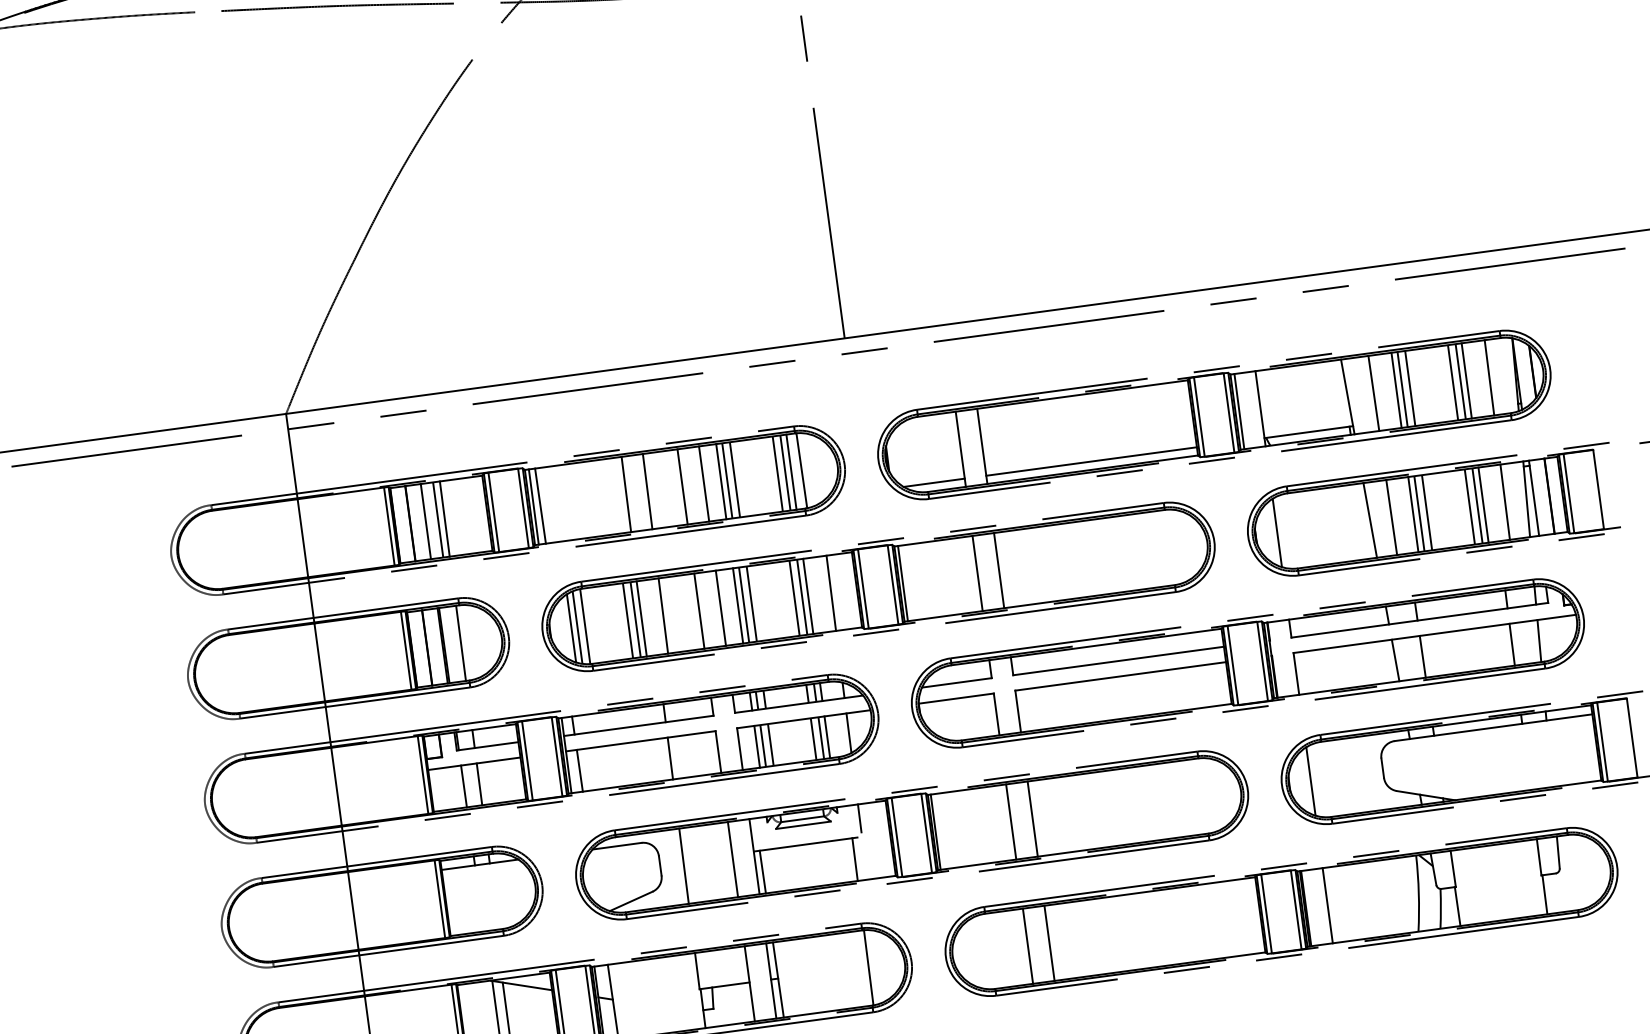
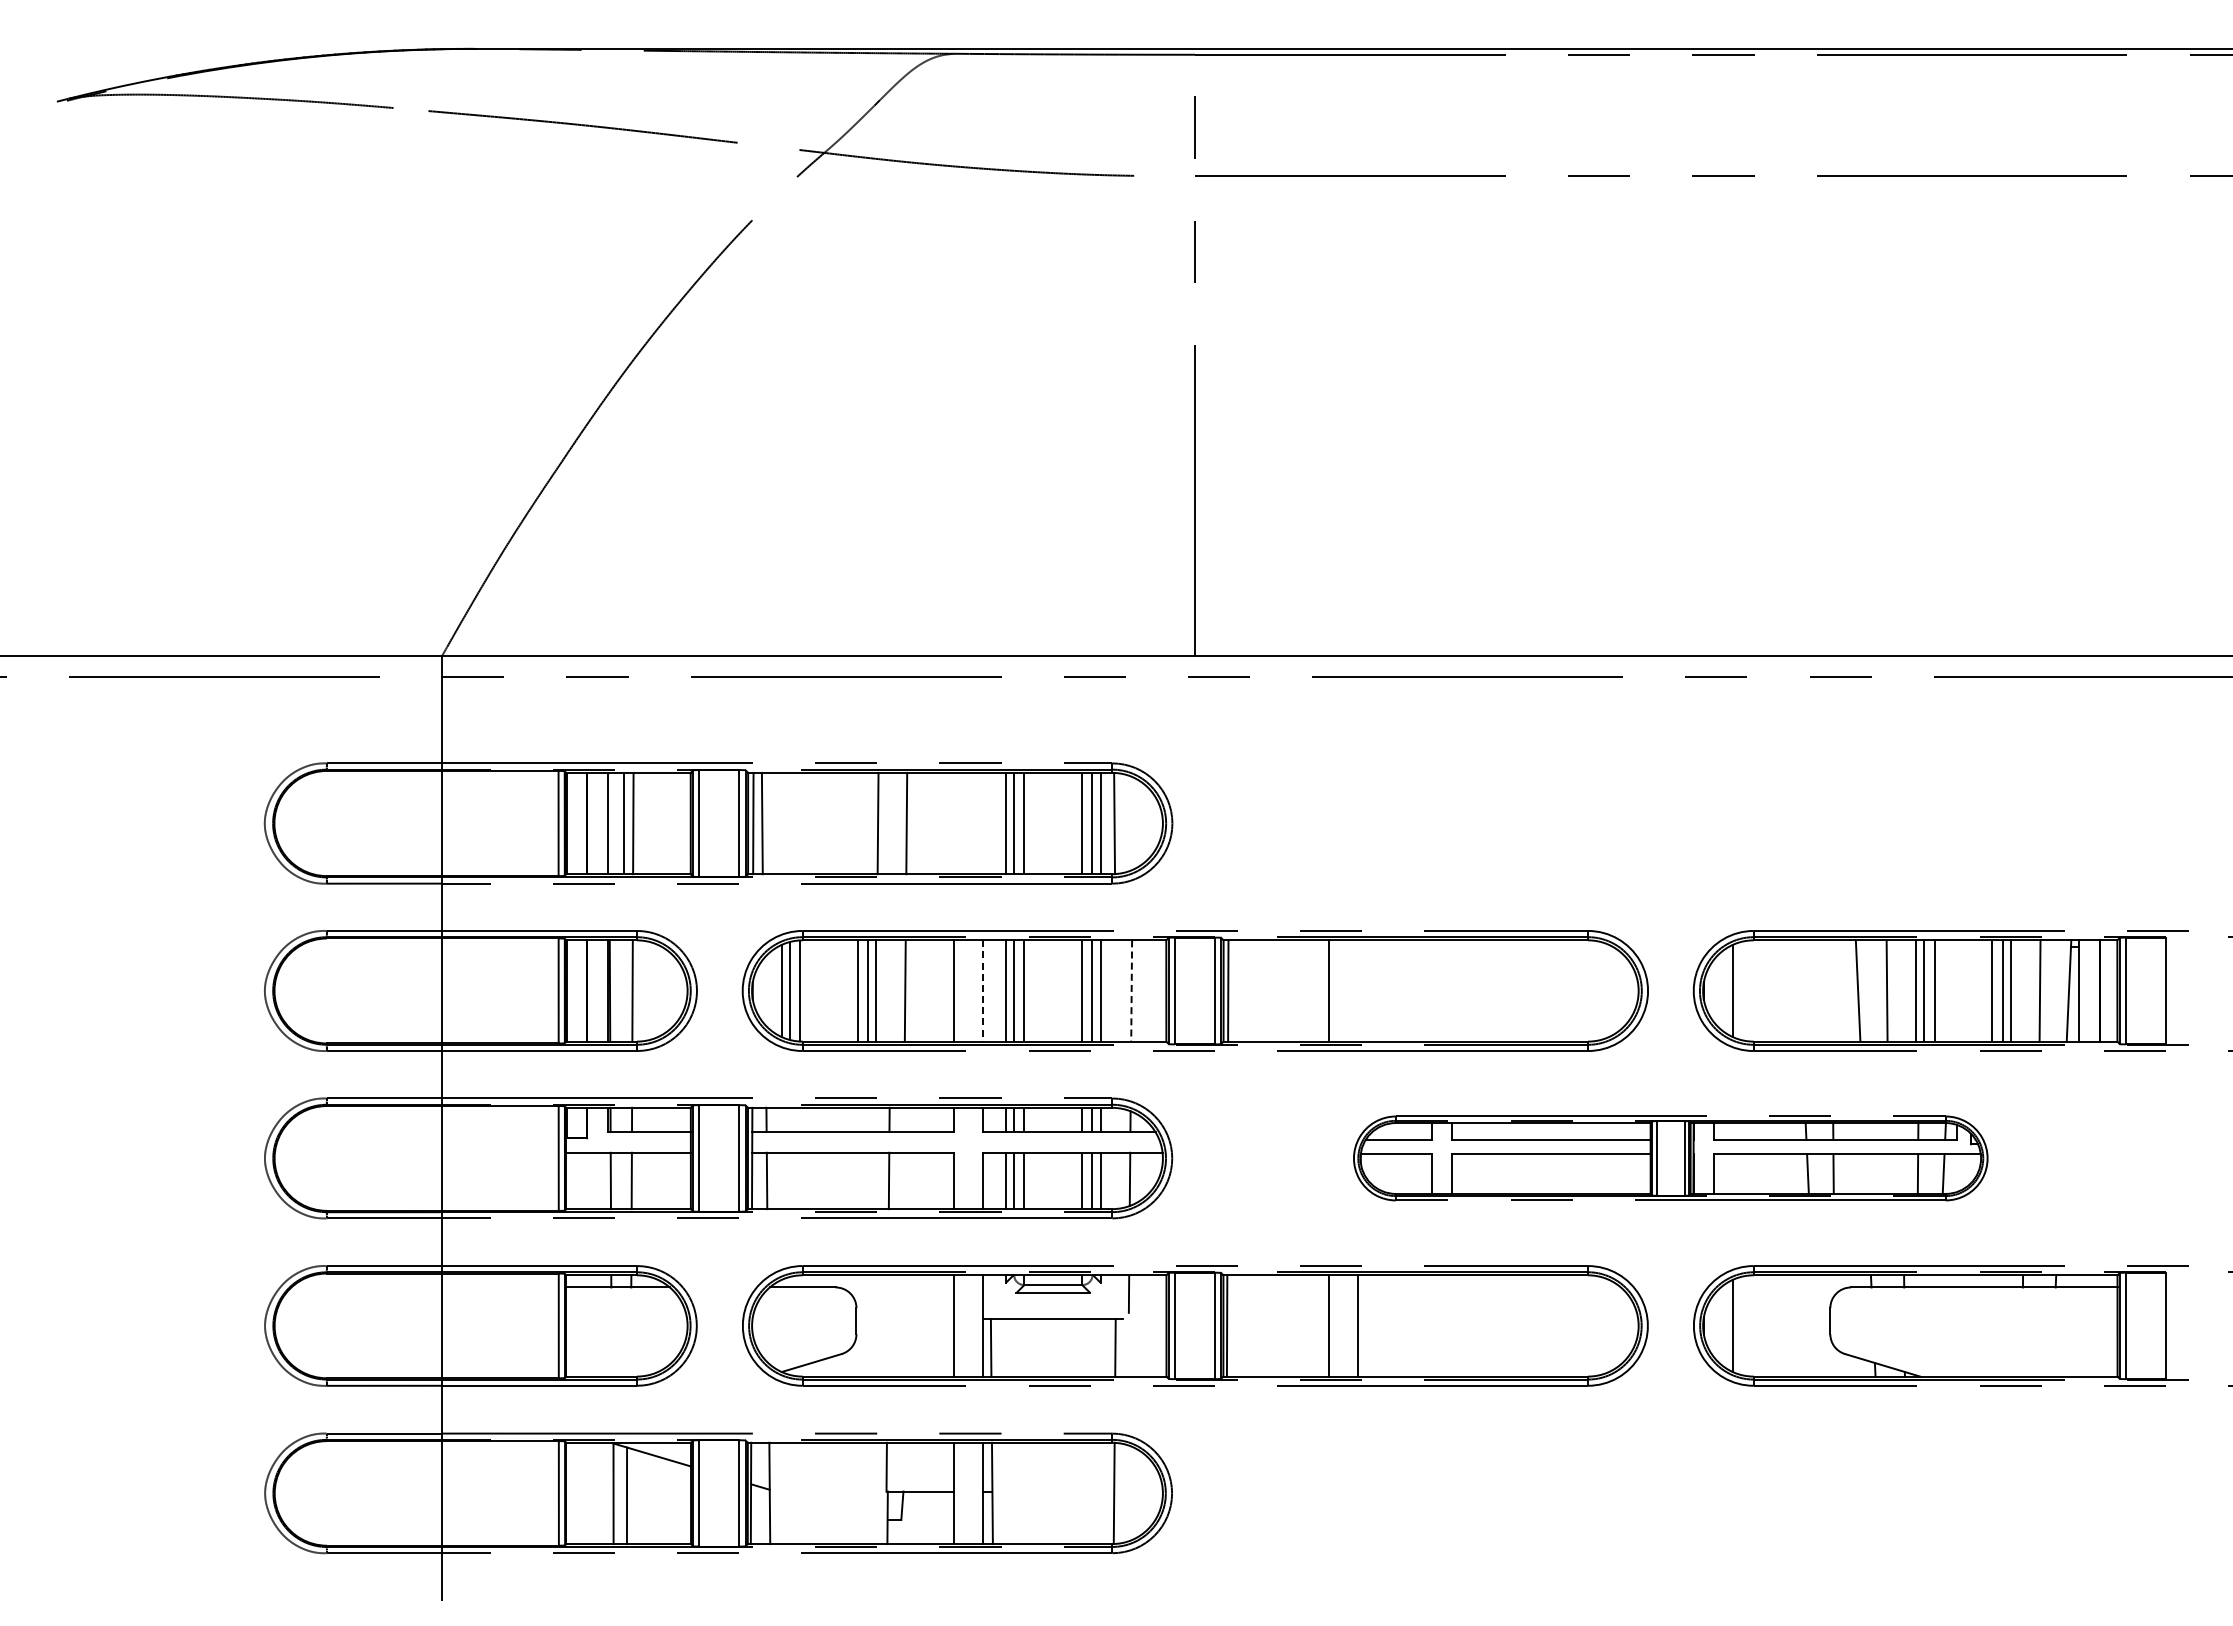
part: (1214, 415) -> (1670, 823), removed
line: (703, 484) -> (982, 823), removed
line: (682, 486) -> (953, 823), removed
line: (998, 570) -> (1357, 990), removed
line: (831, 593) -> (1131, 991), solid -> dashed
line: (720, 608) -> (982, 991), solid -> dashed
part: (1247, 663) -> (1670, 1158), size x0.7
line: (683, 865) -> (887, 1325), removed
part: (1281, 912) -> (1670, 1493), removed

